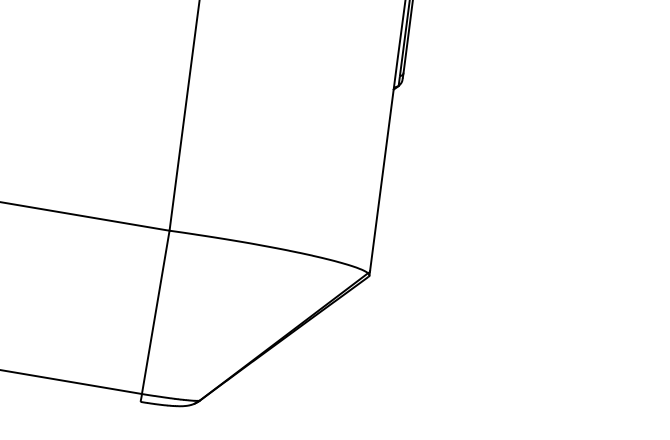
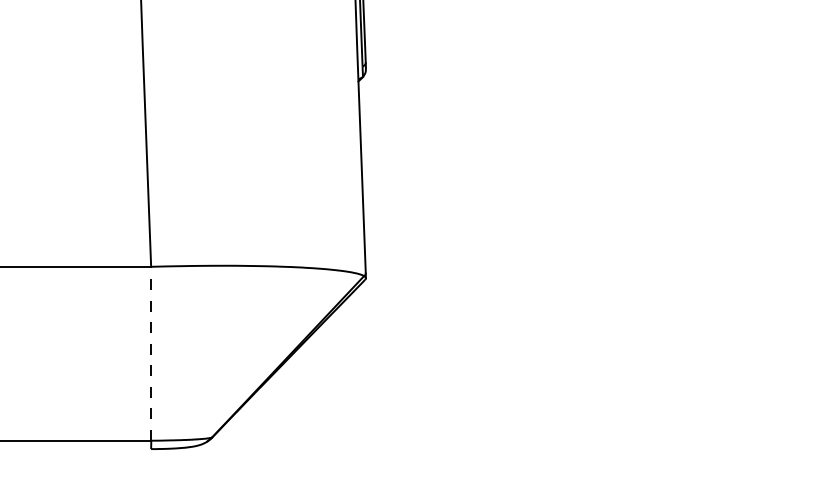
line: (156, 312) -> (151, 353), solid -> dashed

